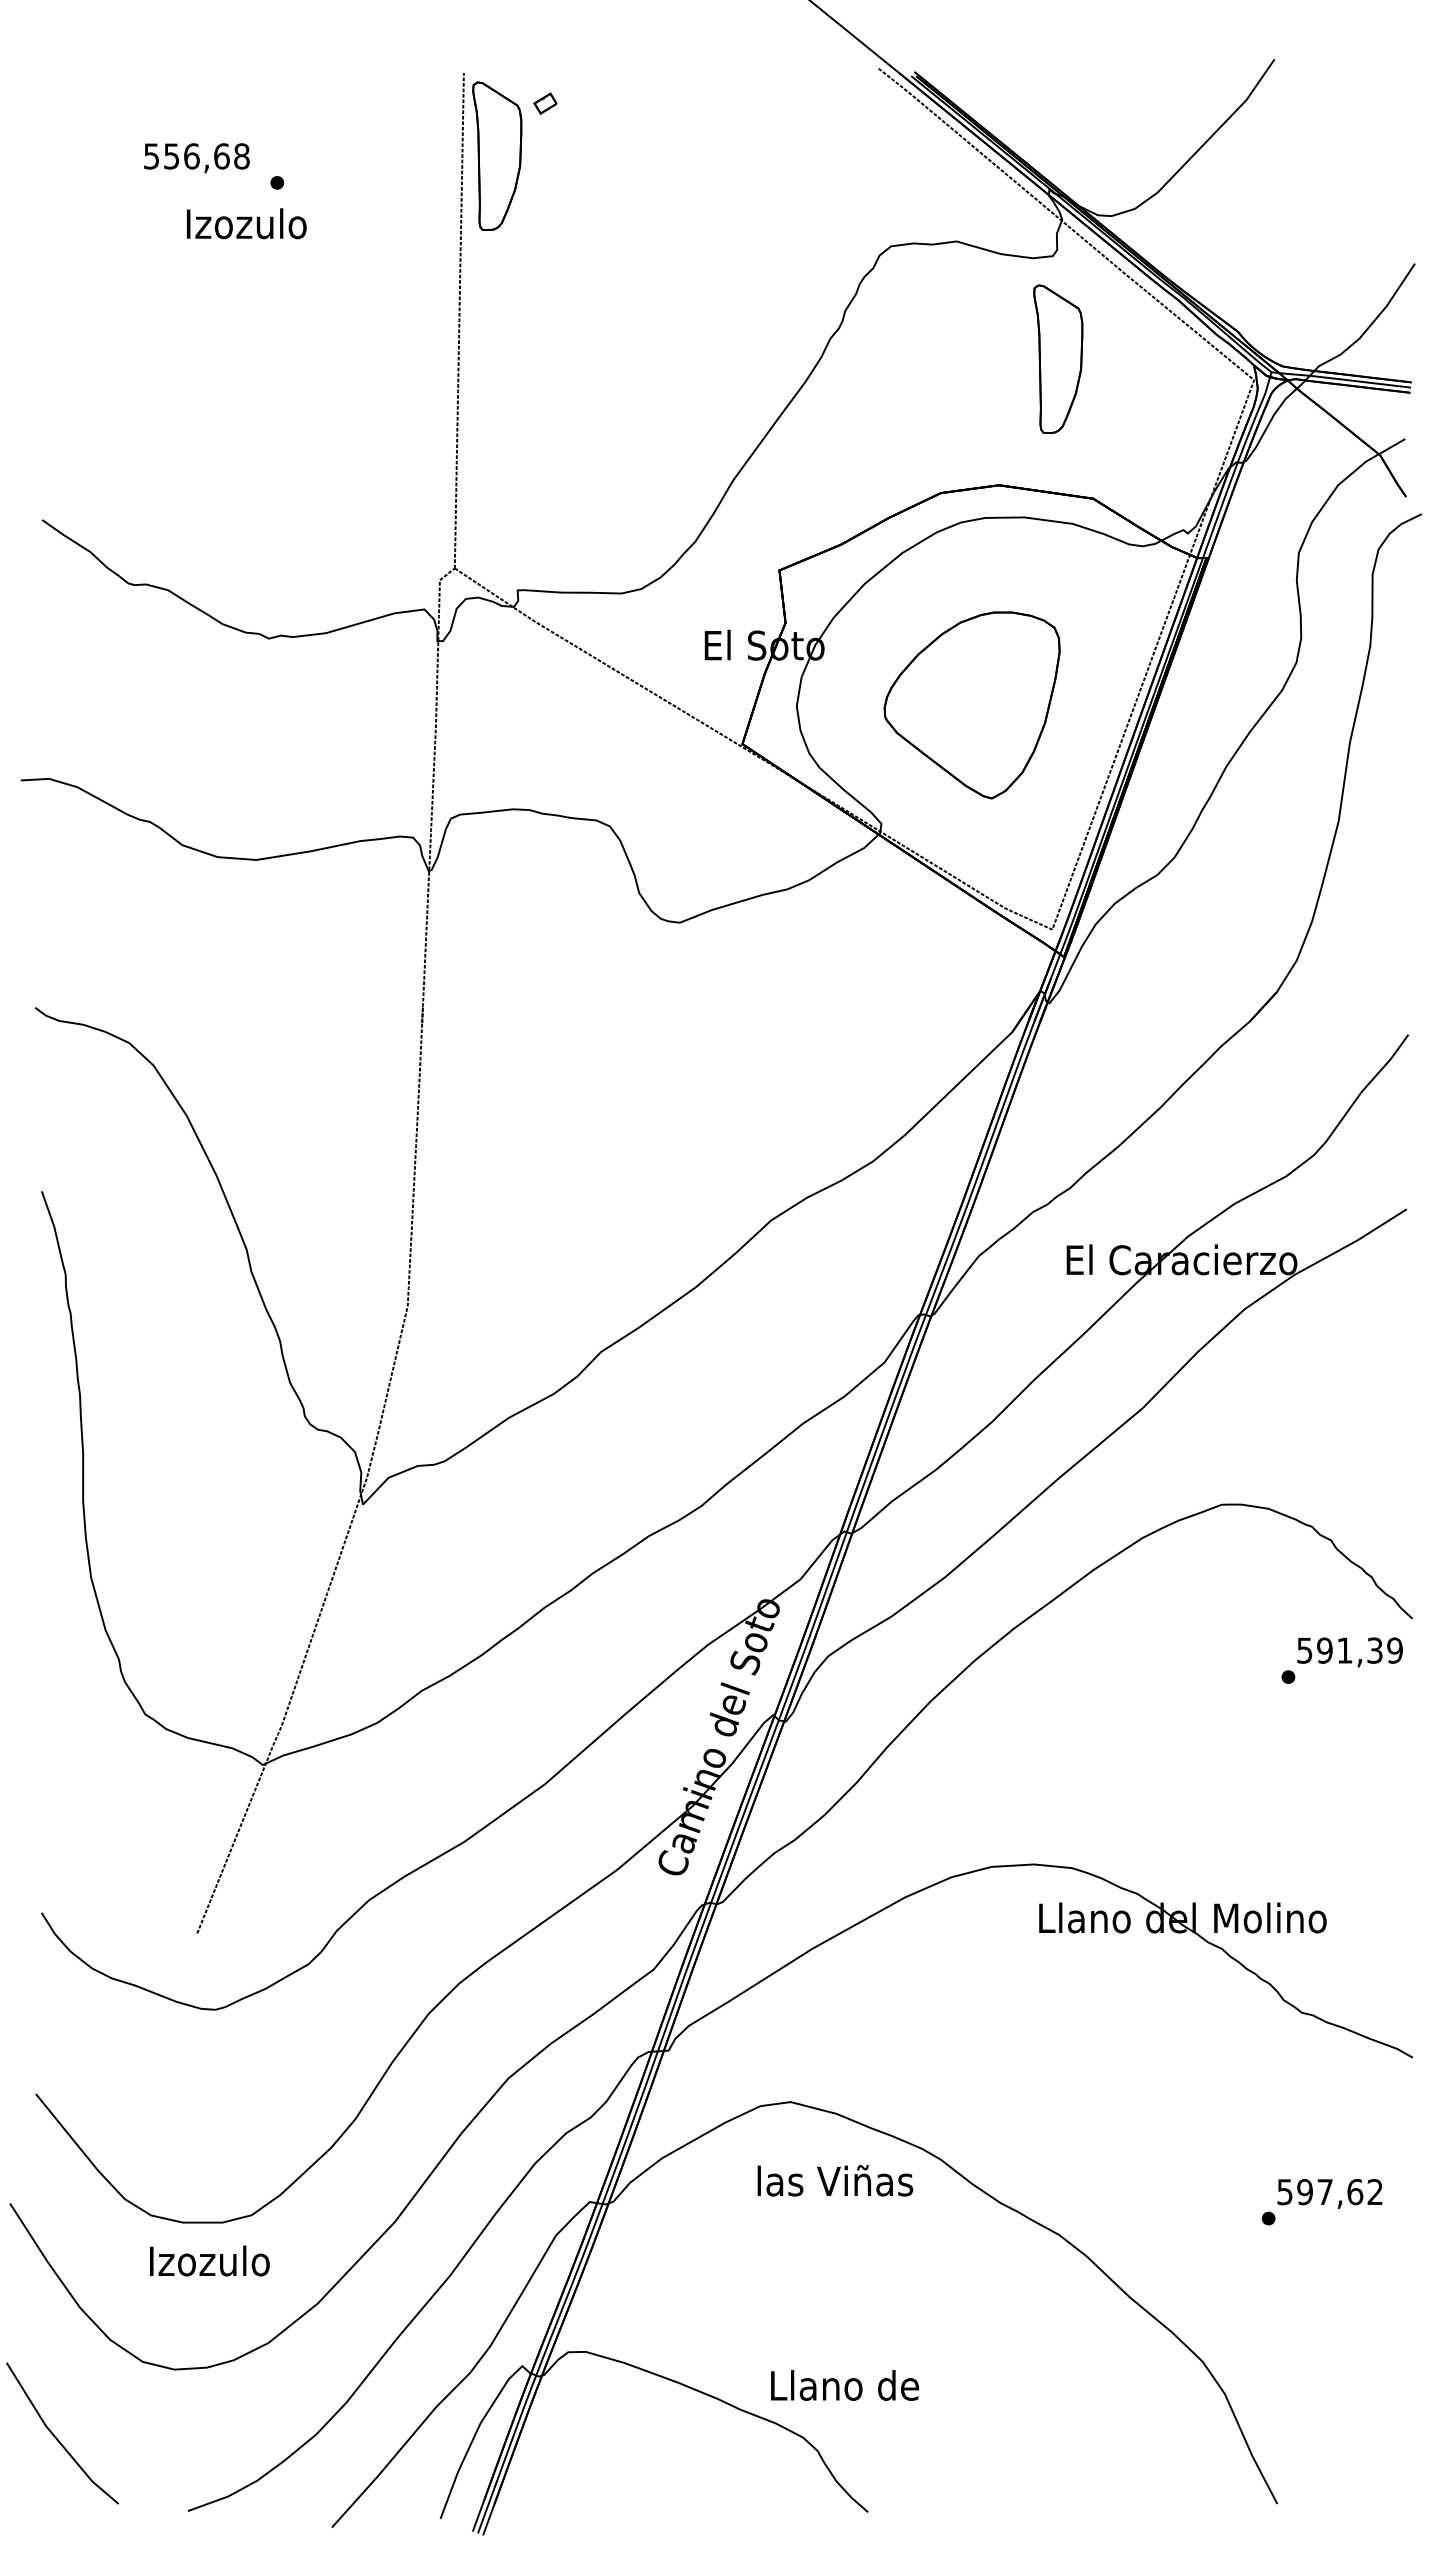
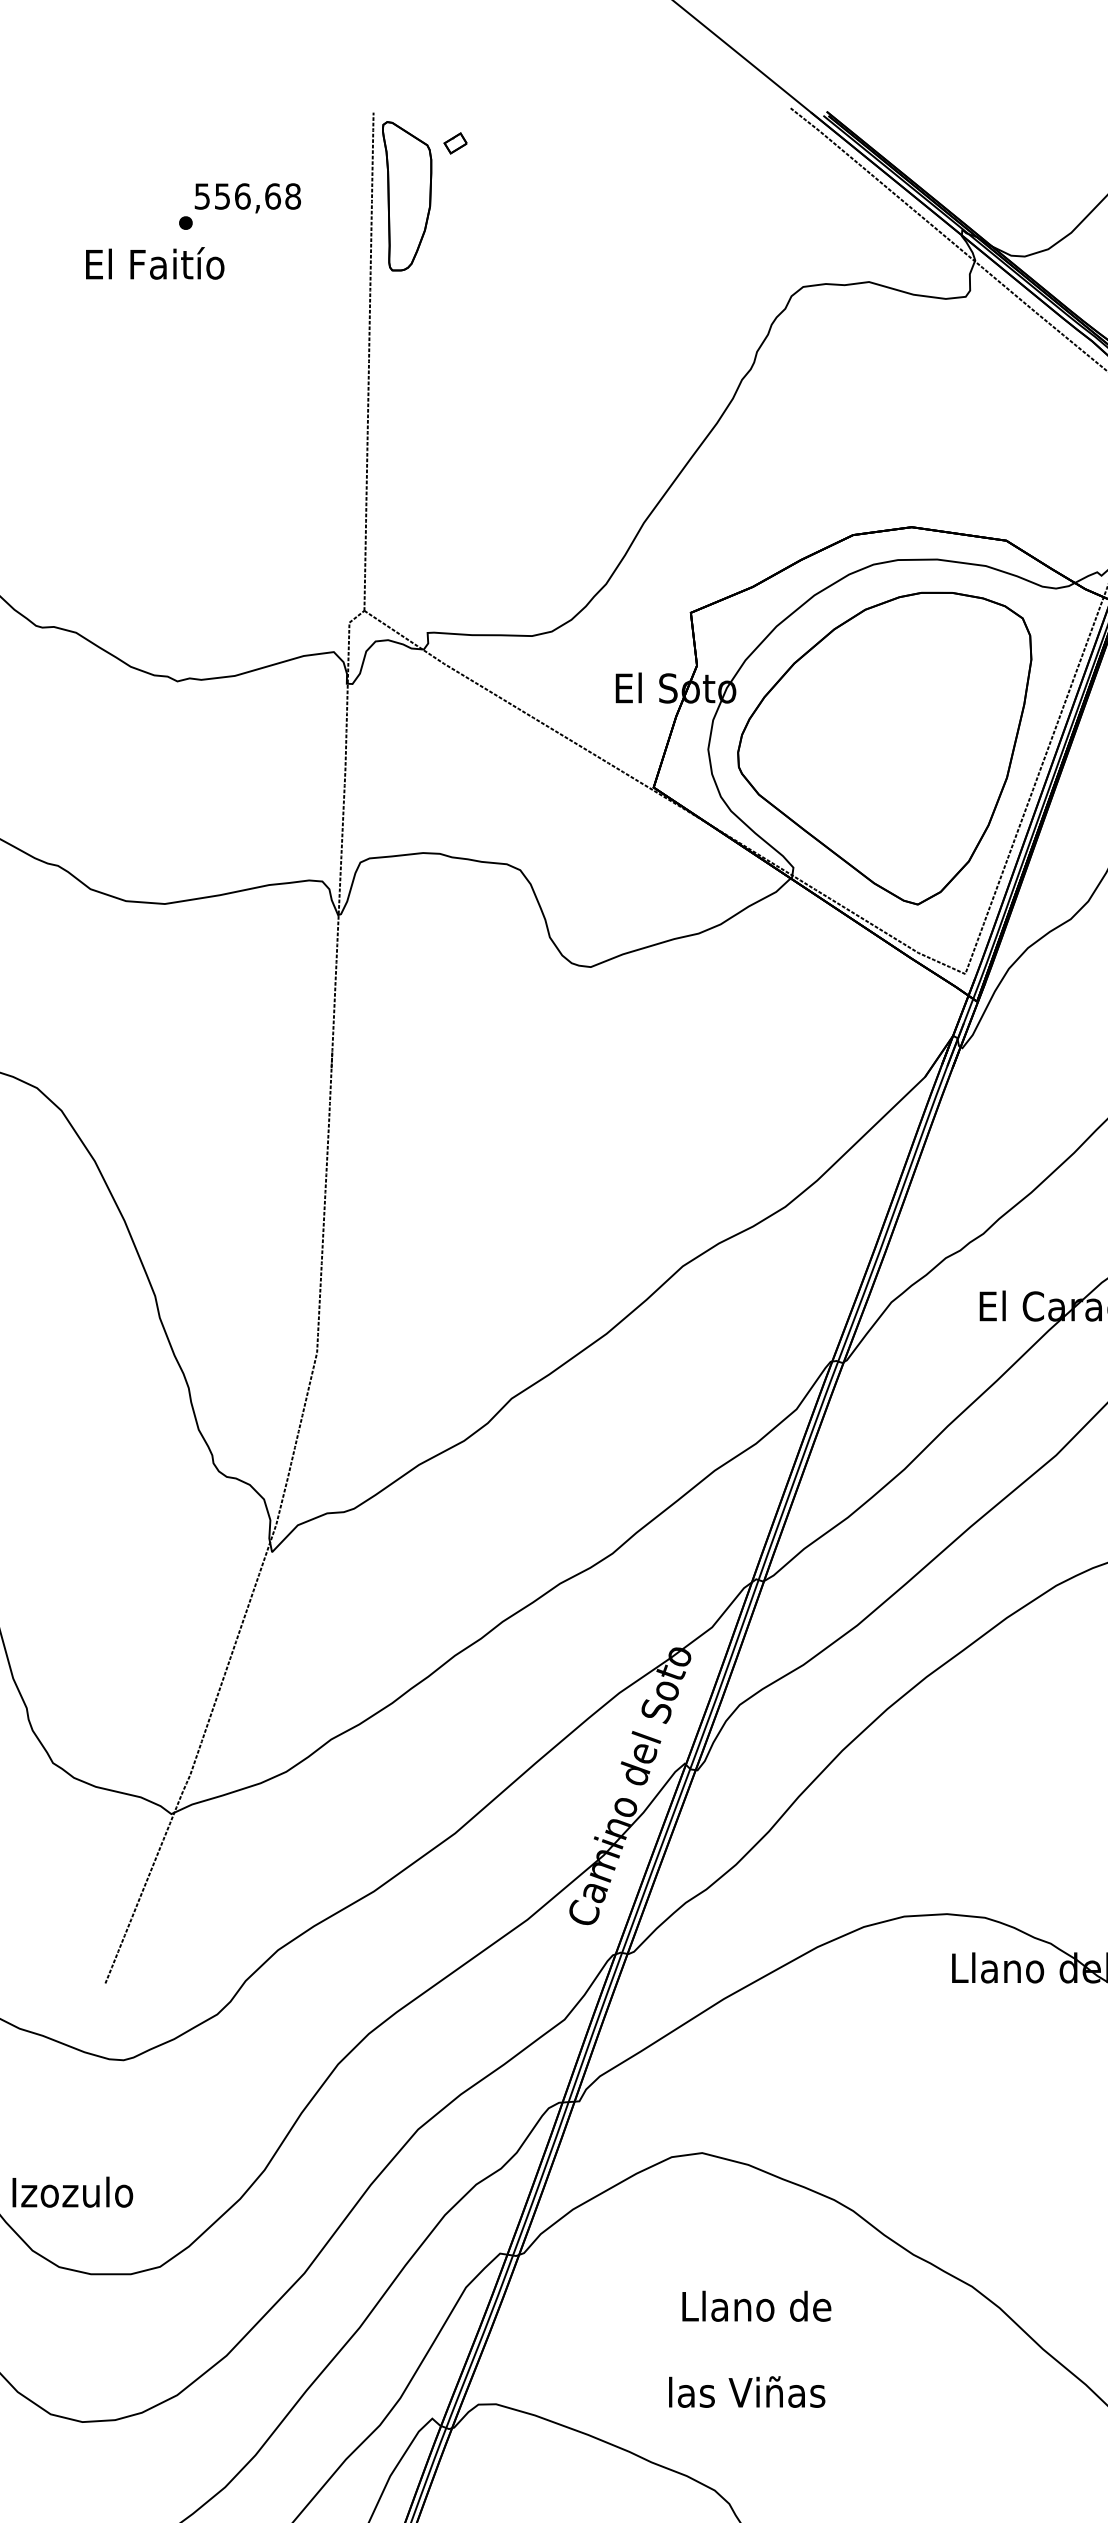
text: (196, 158) -> (247, 198), moved
text: (246, 222) -> (154, 262), Izozulo -> El Faitío
part: (1058, 358) -> (971, 399), removed
part: (971, 705) -> (883, 748), size x1.67
text: (835, 2180) -> (747, 2391), moved
text: (209, 2260) -> (72, 2191), moved
text: (845, 2385) -> (757, 2306), moved

